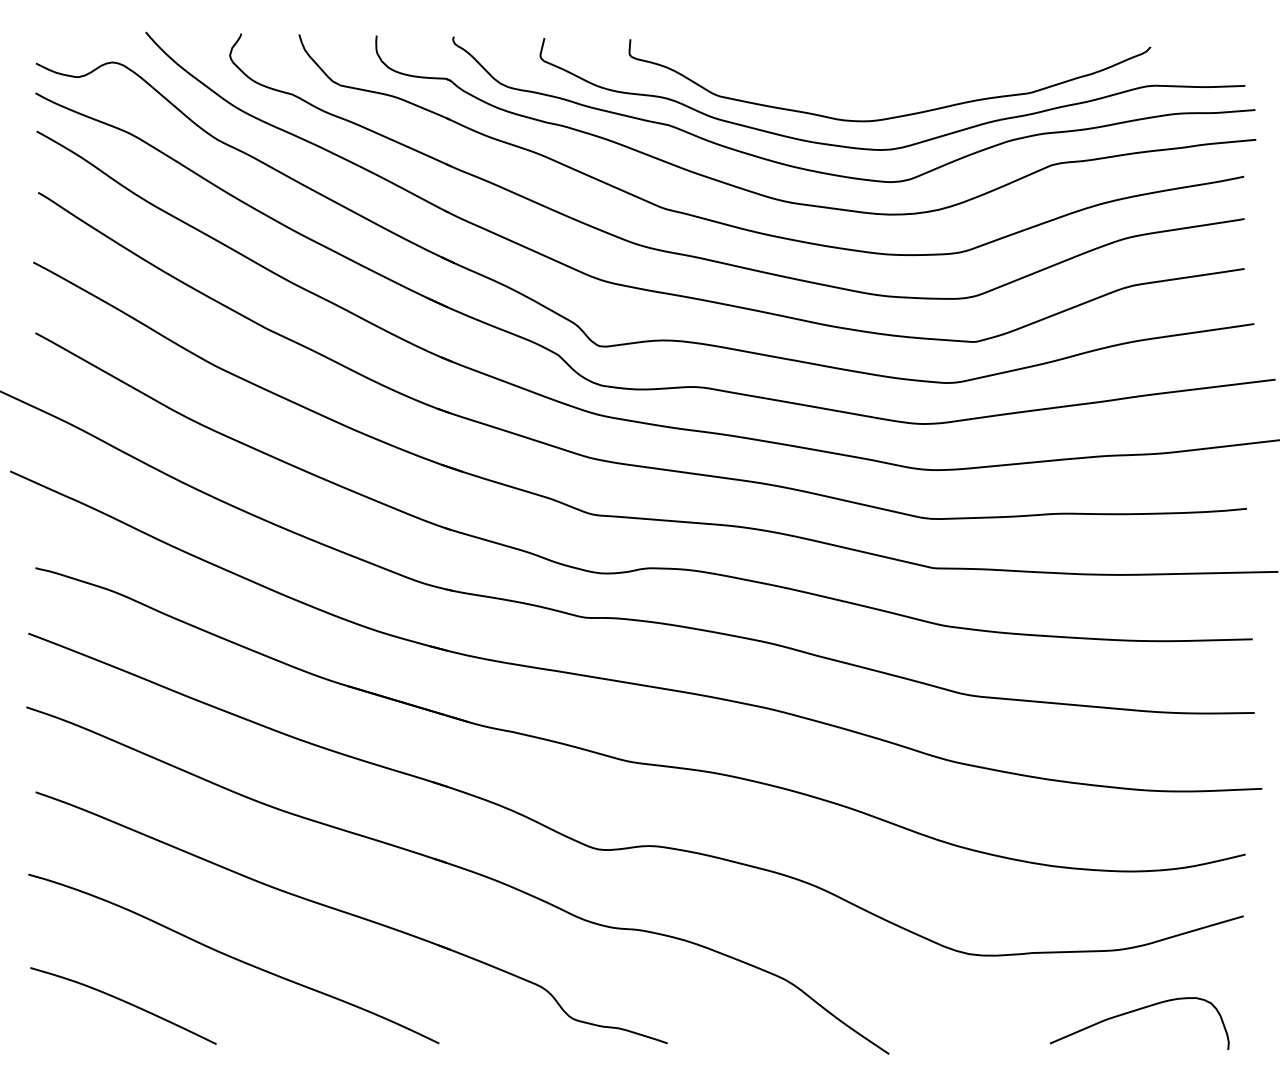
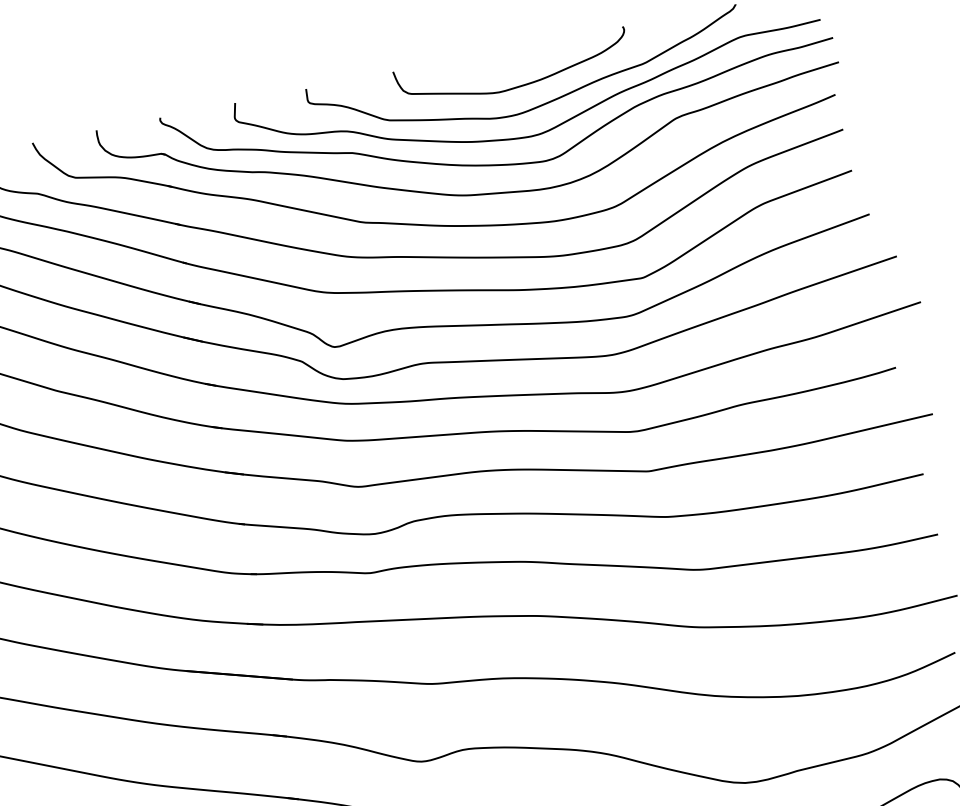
curve: (875, 88) -> (516, 86), added

